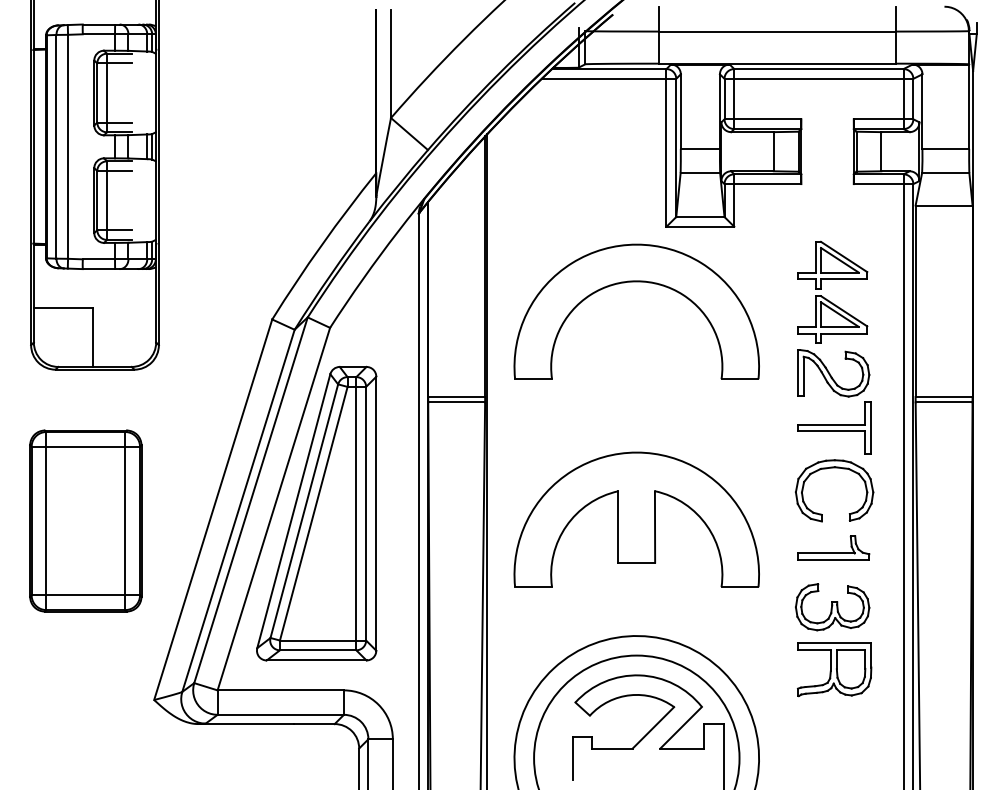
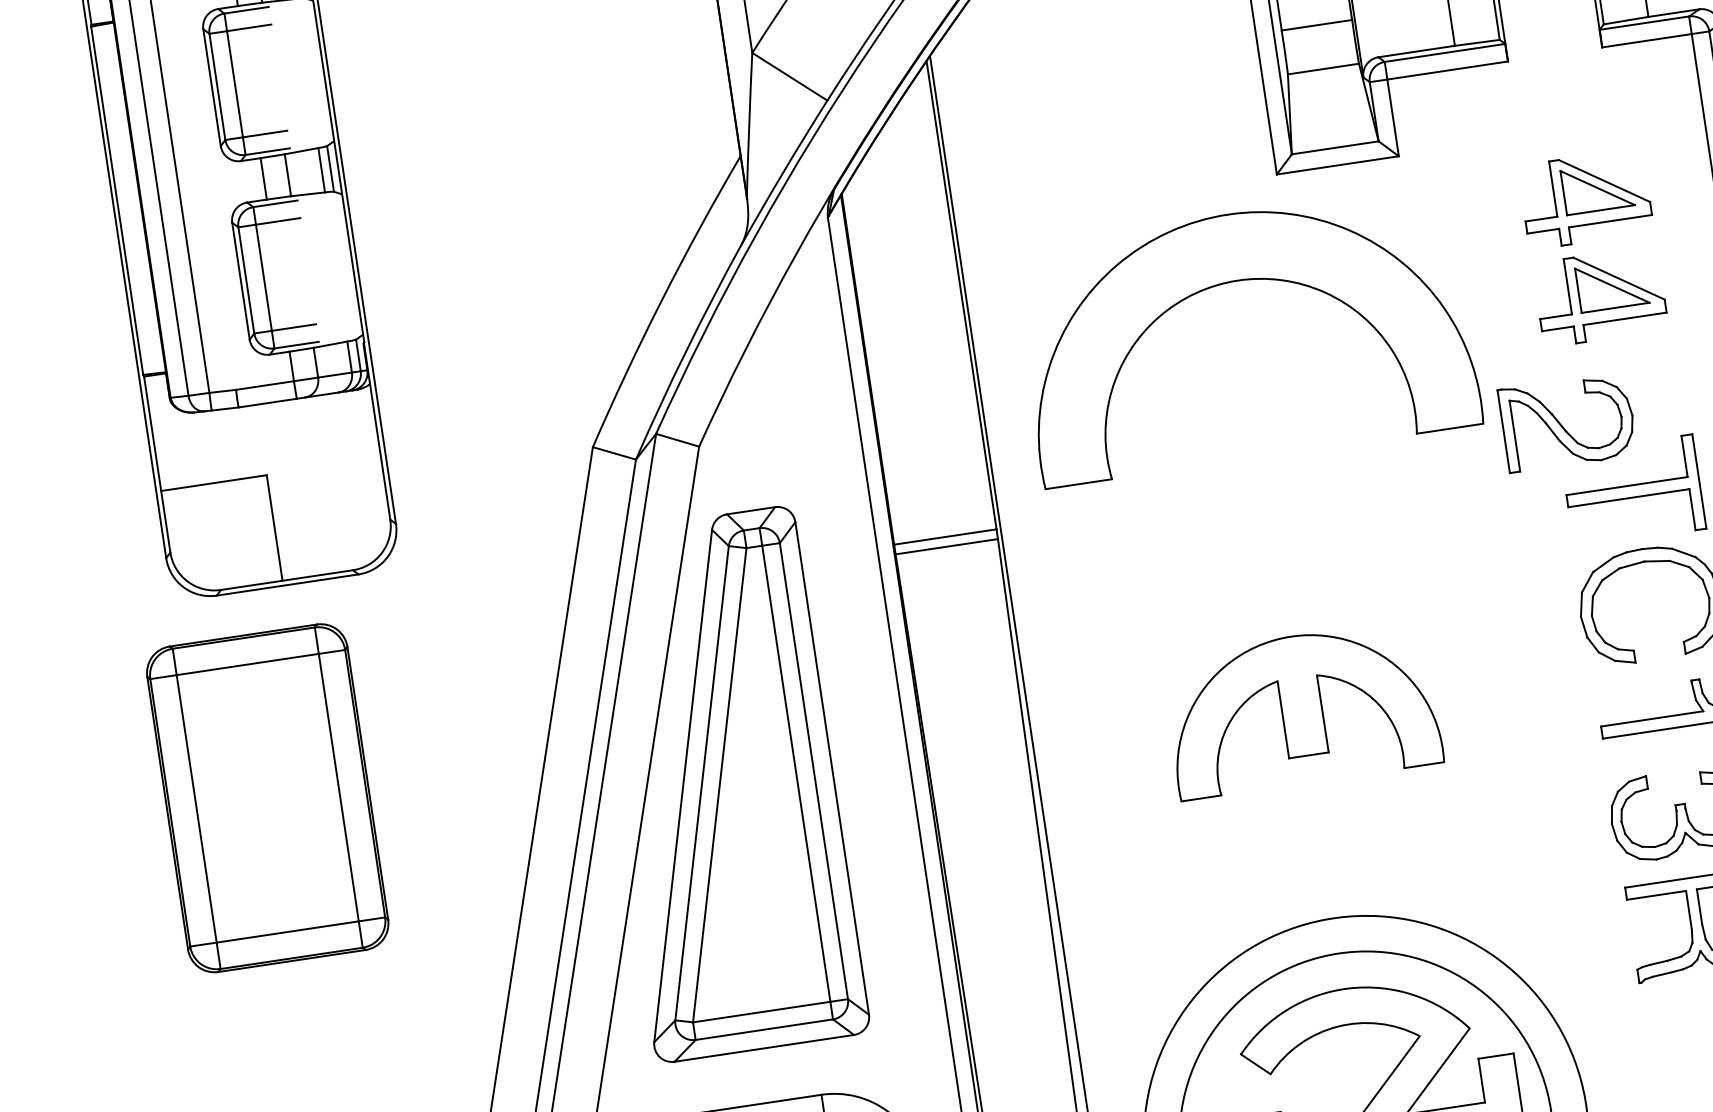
part: (833, 373) -> (1567, 422), moved
part: (636, 519) -> (1301, 708), size x0.6
part: (85, 520) -> (266, 797), moved

